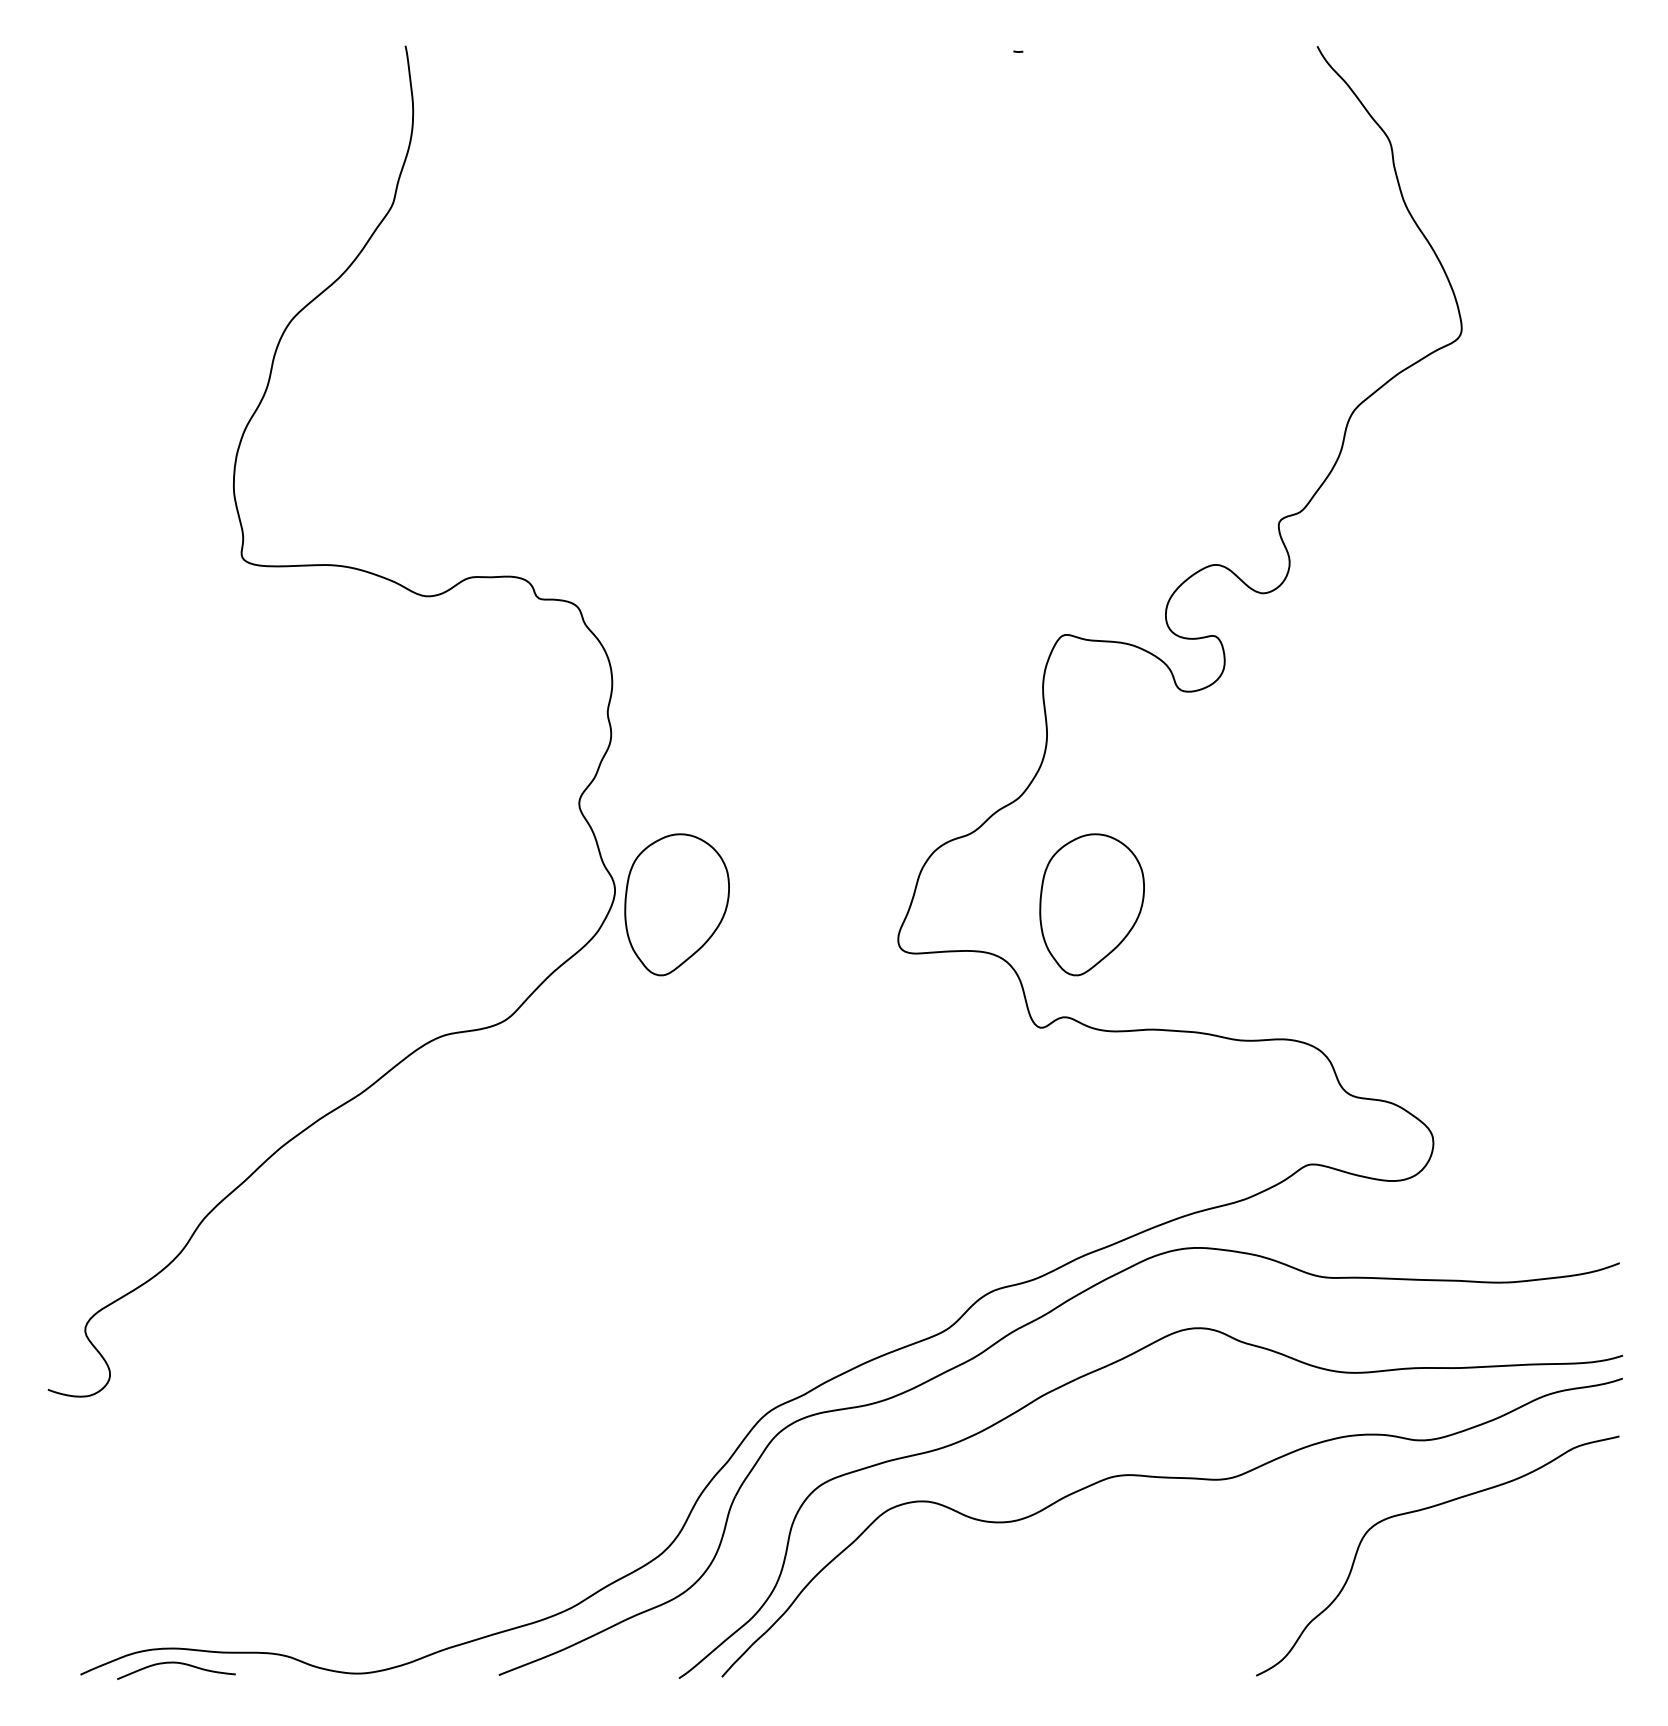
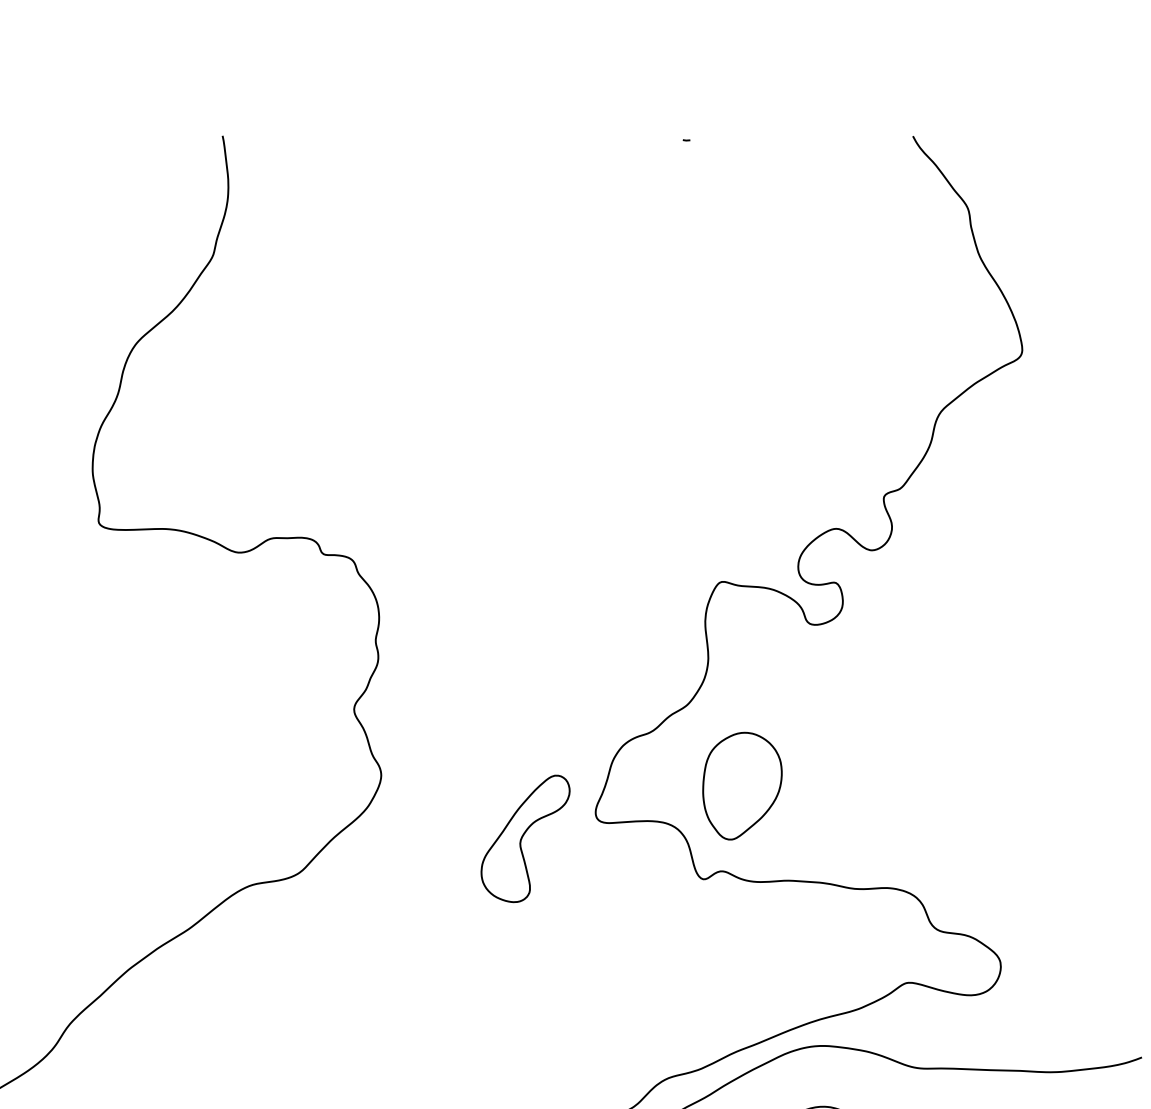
part: (676, 904) -> (427, 785), removed
part: (805, 974) -> (525, 838), added

